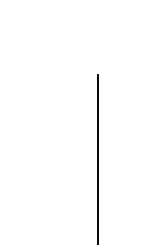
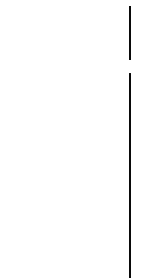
line: (98, 34) -> (129, 33), added

